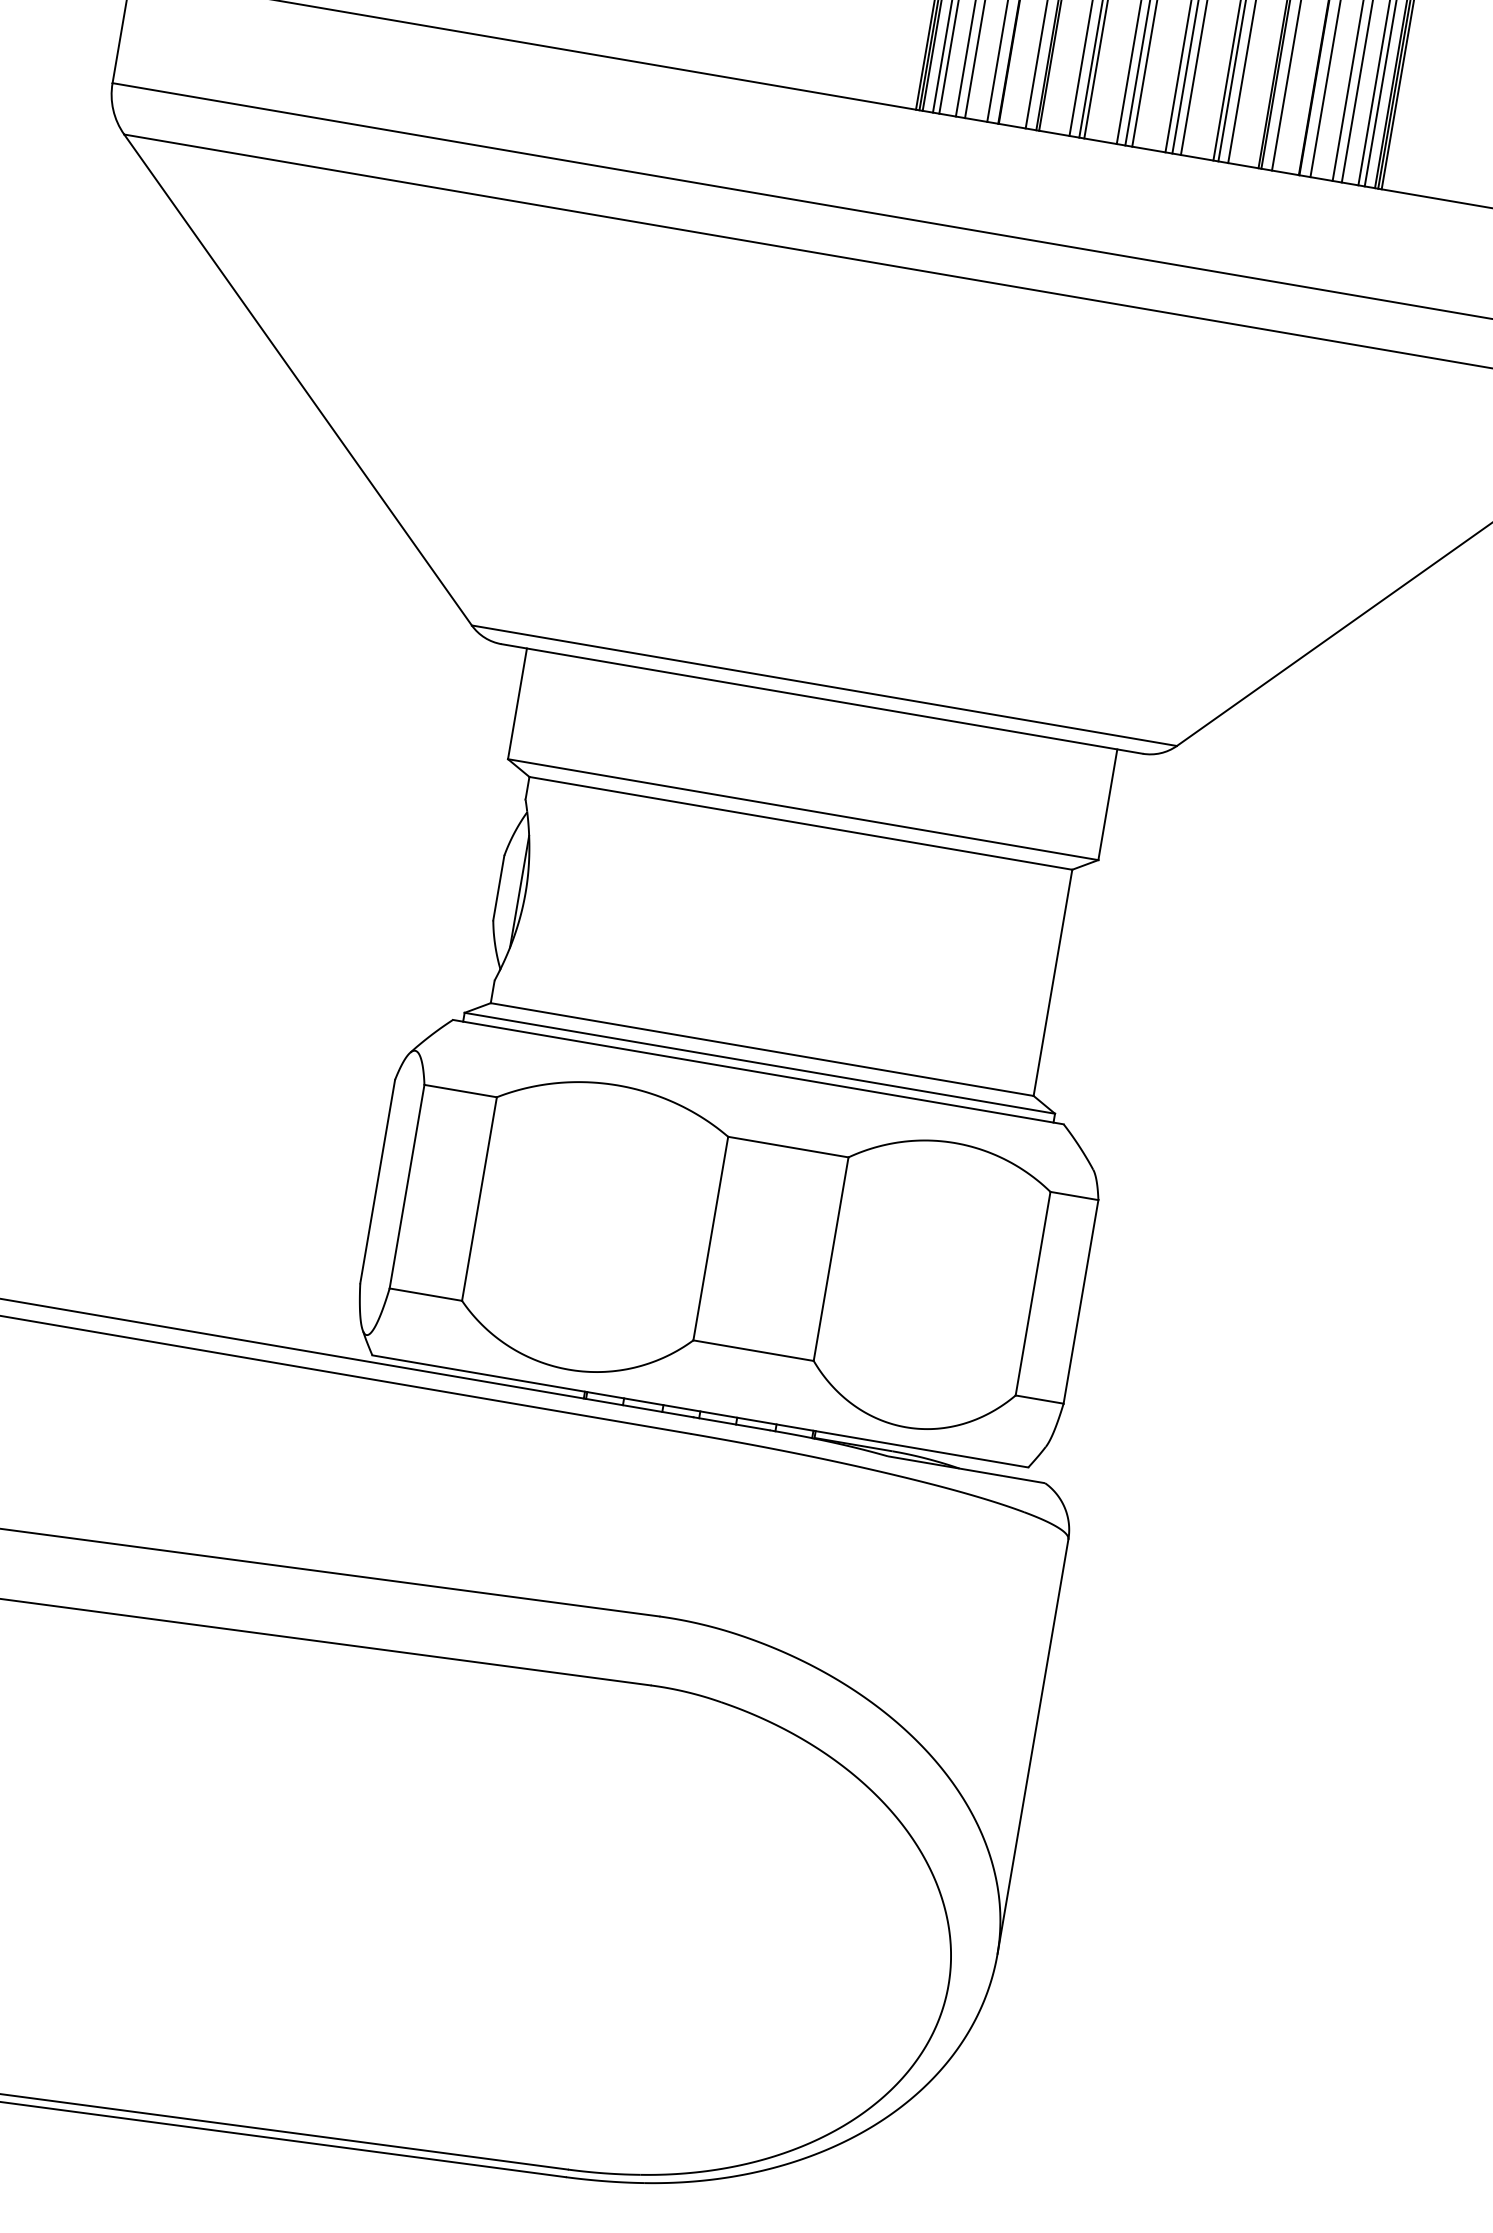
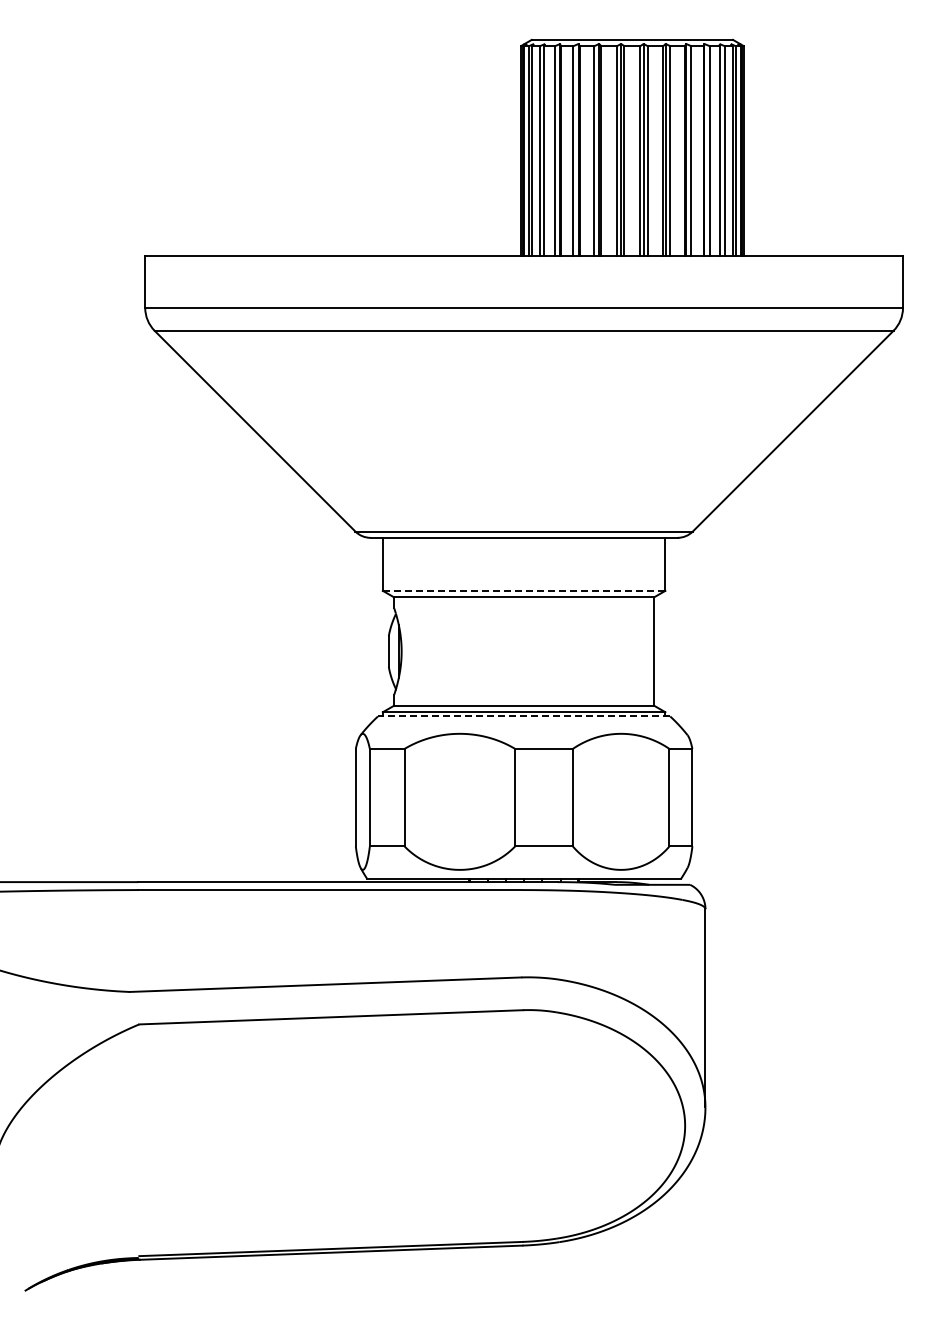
line: (802, 808) -> (523, 590), solid -> dashed
line: (757, 1071) -> (523, 716), solid -> dashed

